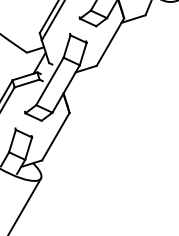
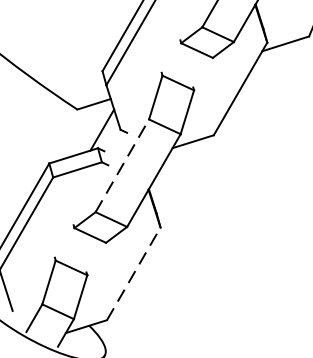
line: (50, 81) -> (123, 165), solid -> dashed
line: (56, 136) -> (135, 273), solid -> dashed

